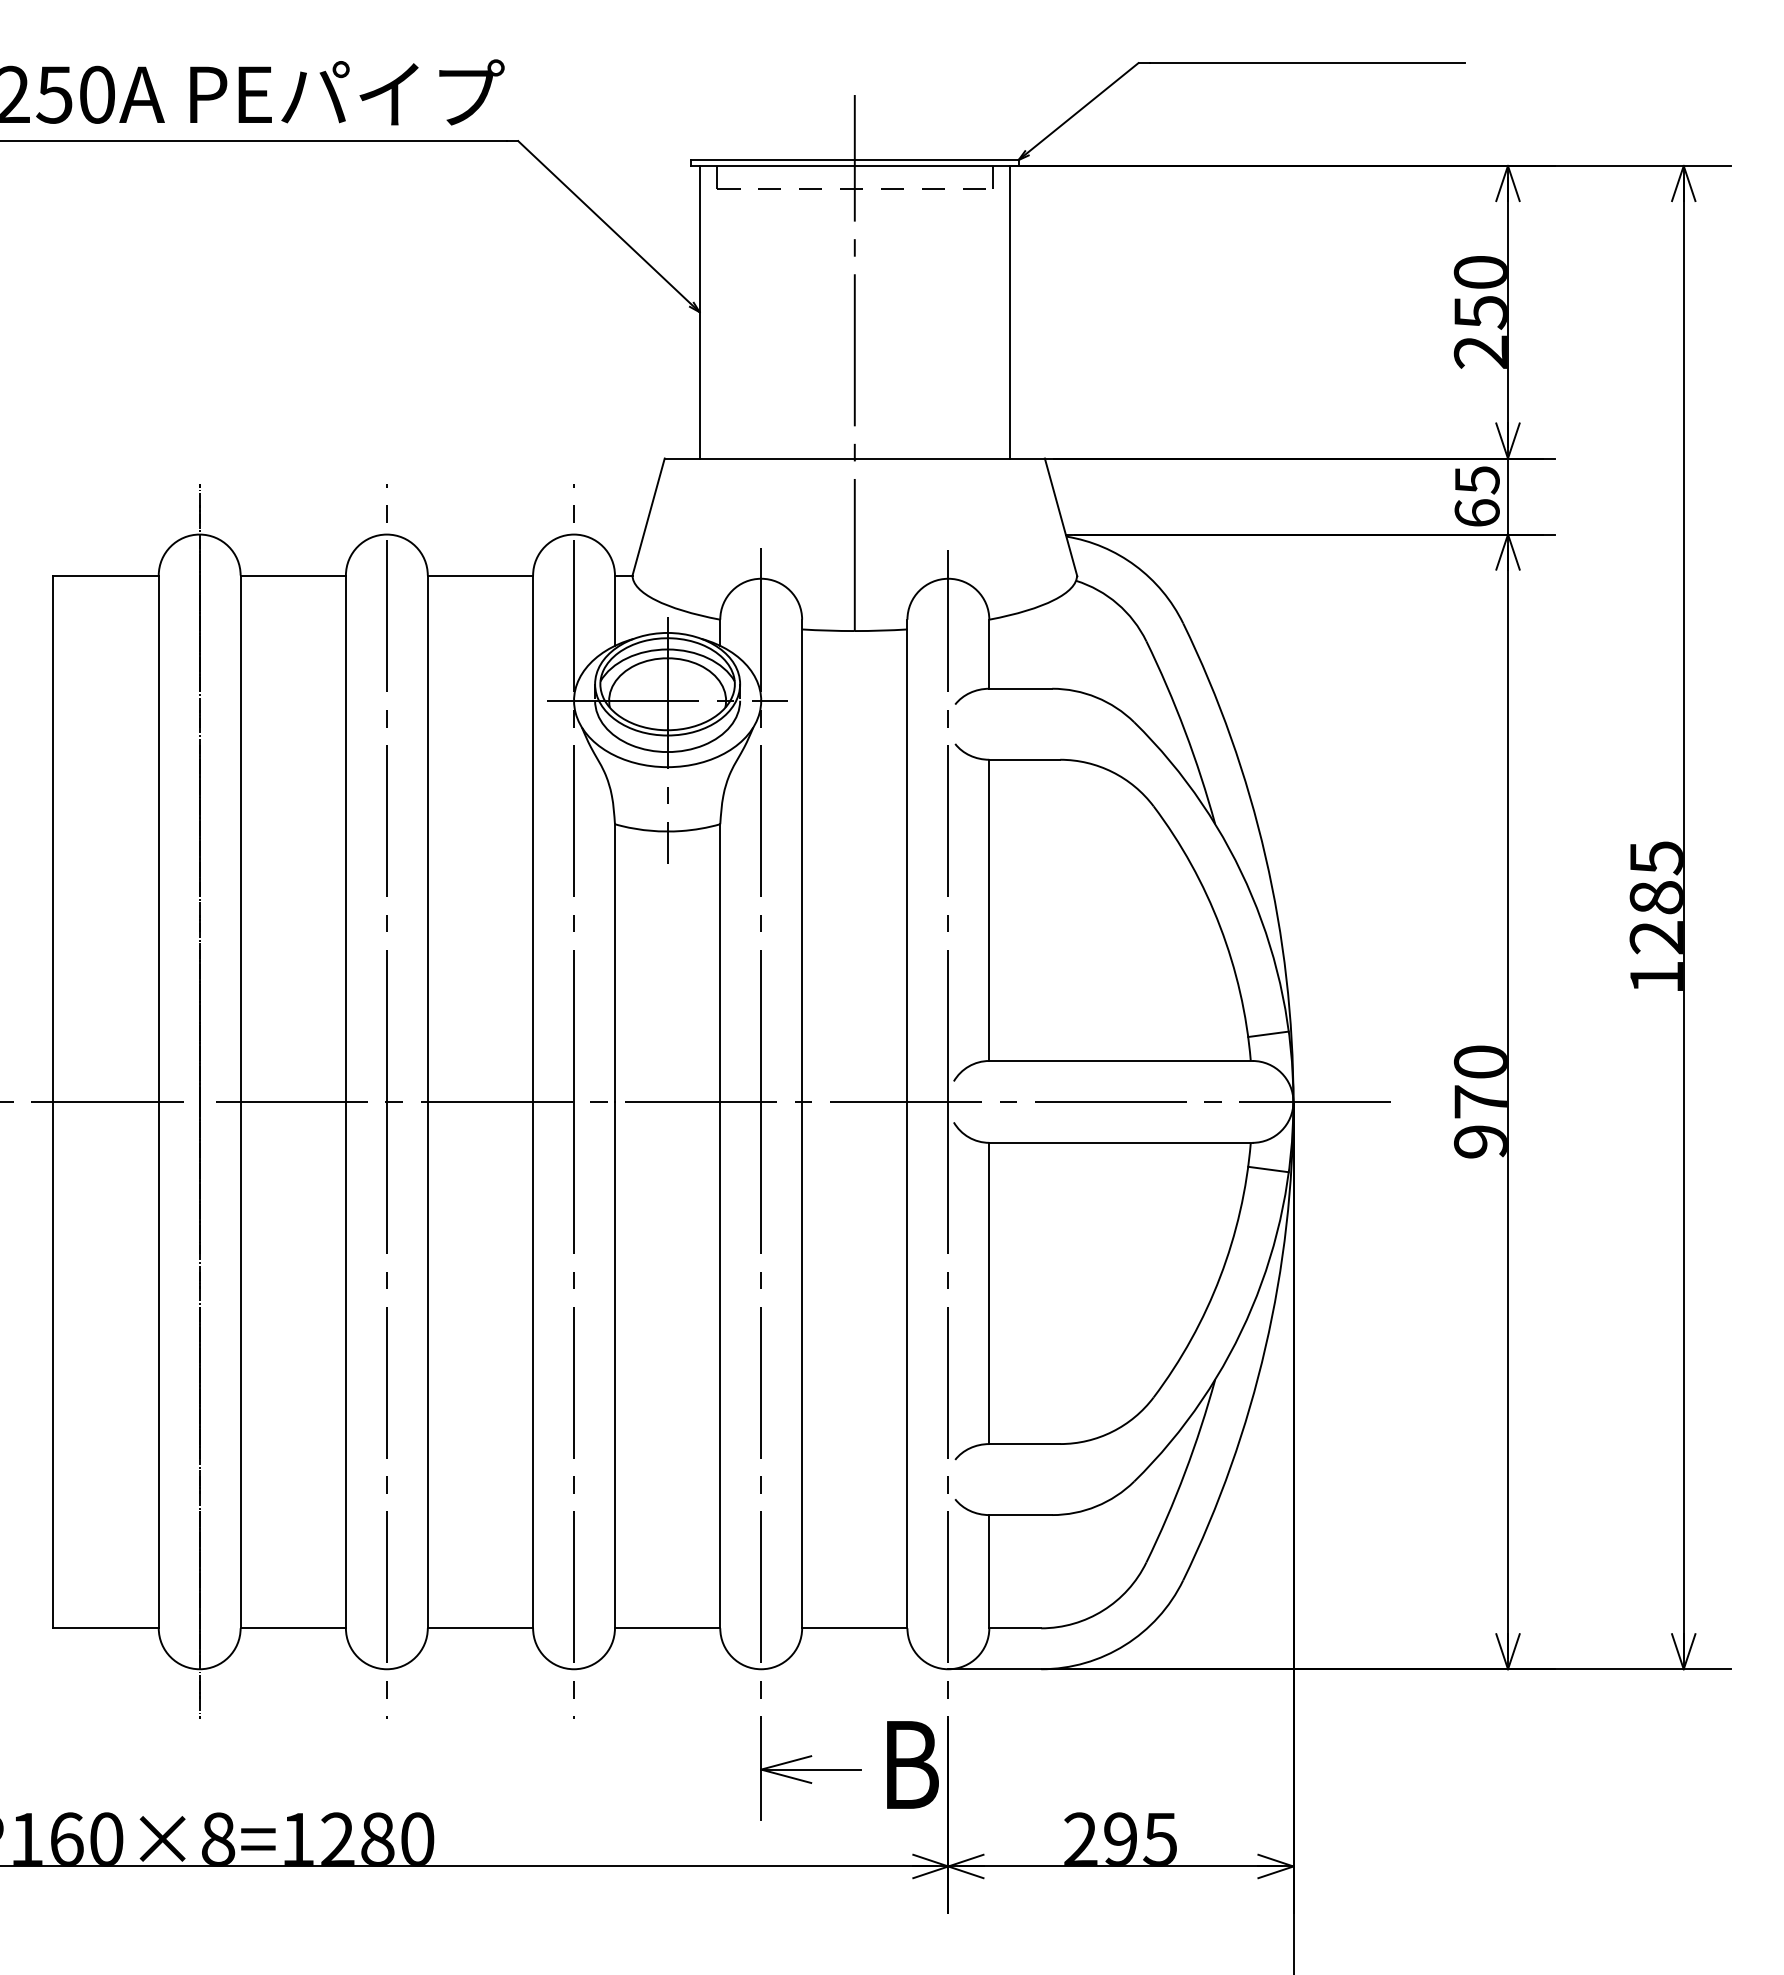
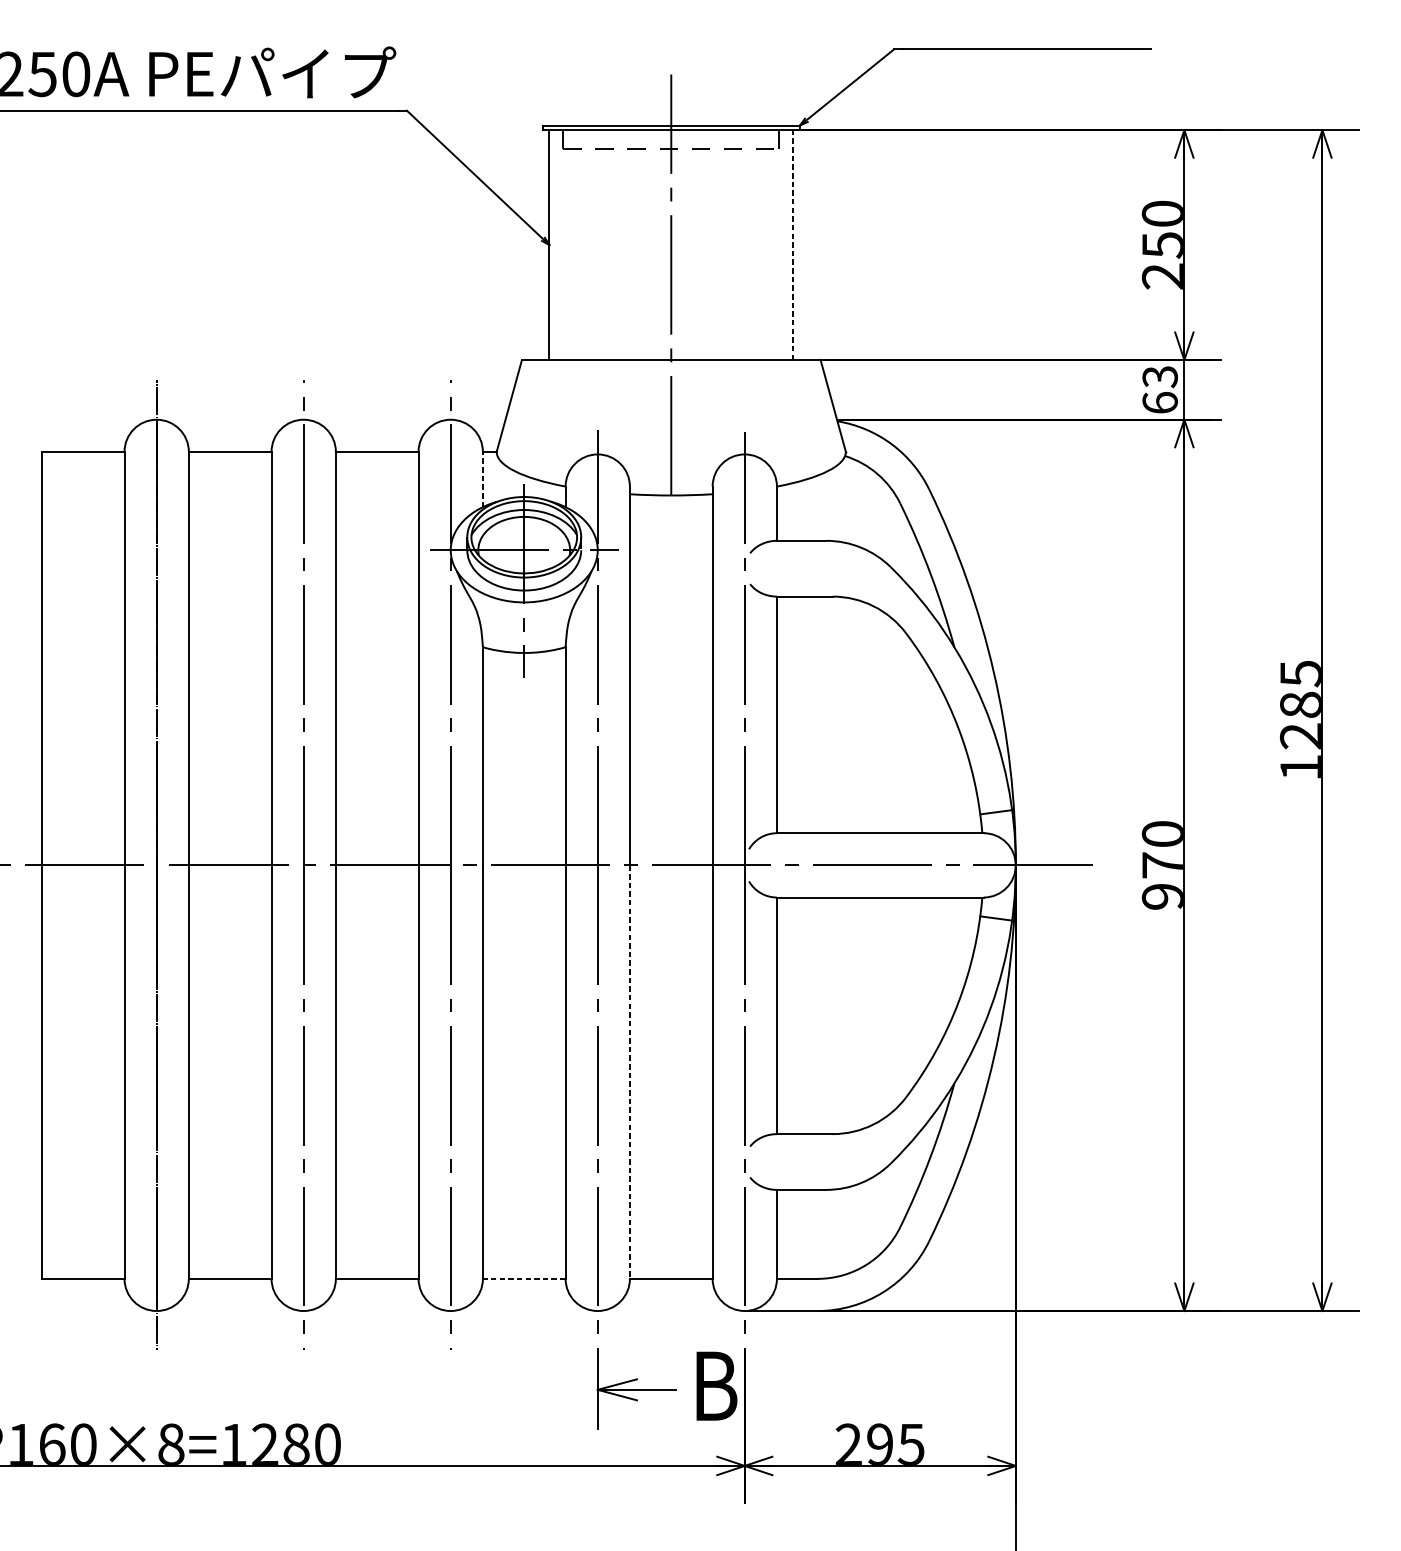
line: (1009, 311) -> (792, 244), solid -> dashed
text: (1476, 480) -> (1159, 377), 65 -> 63
line: (614, 610) -> (482, 479), solid -> dashed
line: (802, 1365) -> (630, 1072), solid -> dashed
line: (667, 1628) -> (524, 1279), solid -> dashed

